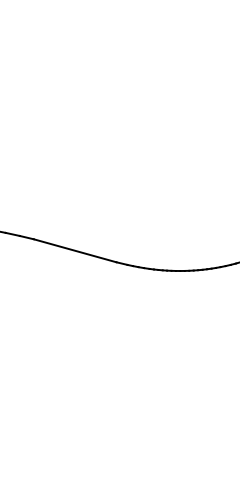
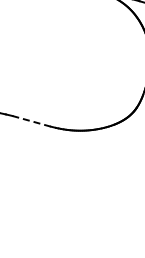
line: (74, 251) -> (31, 121), solid -> dashed

